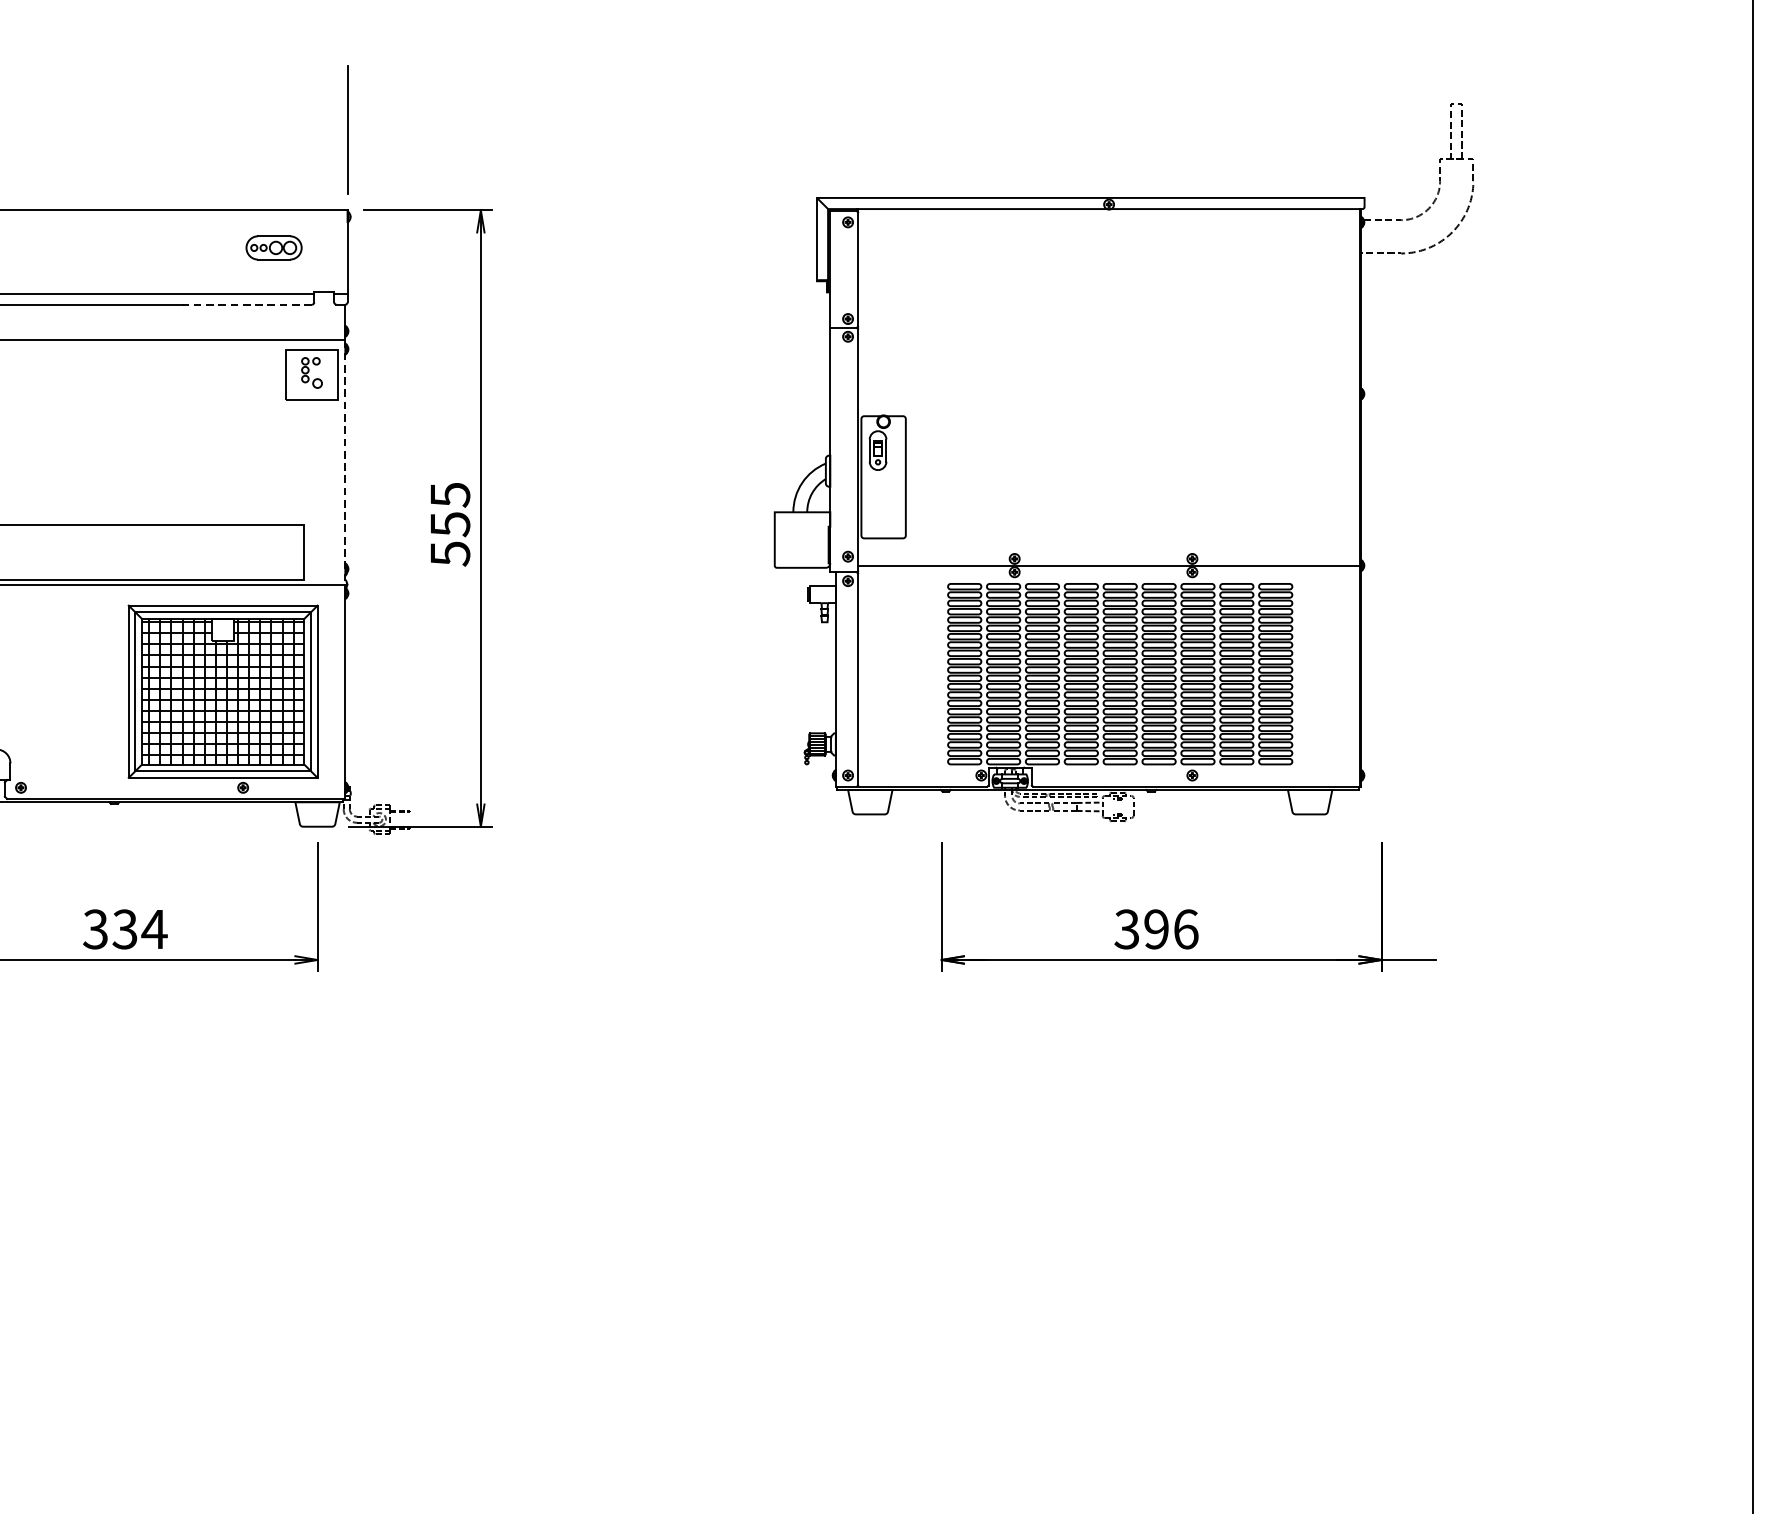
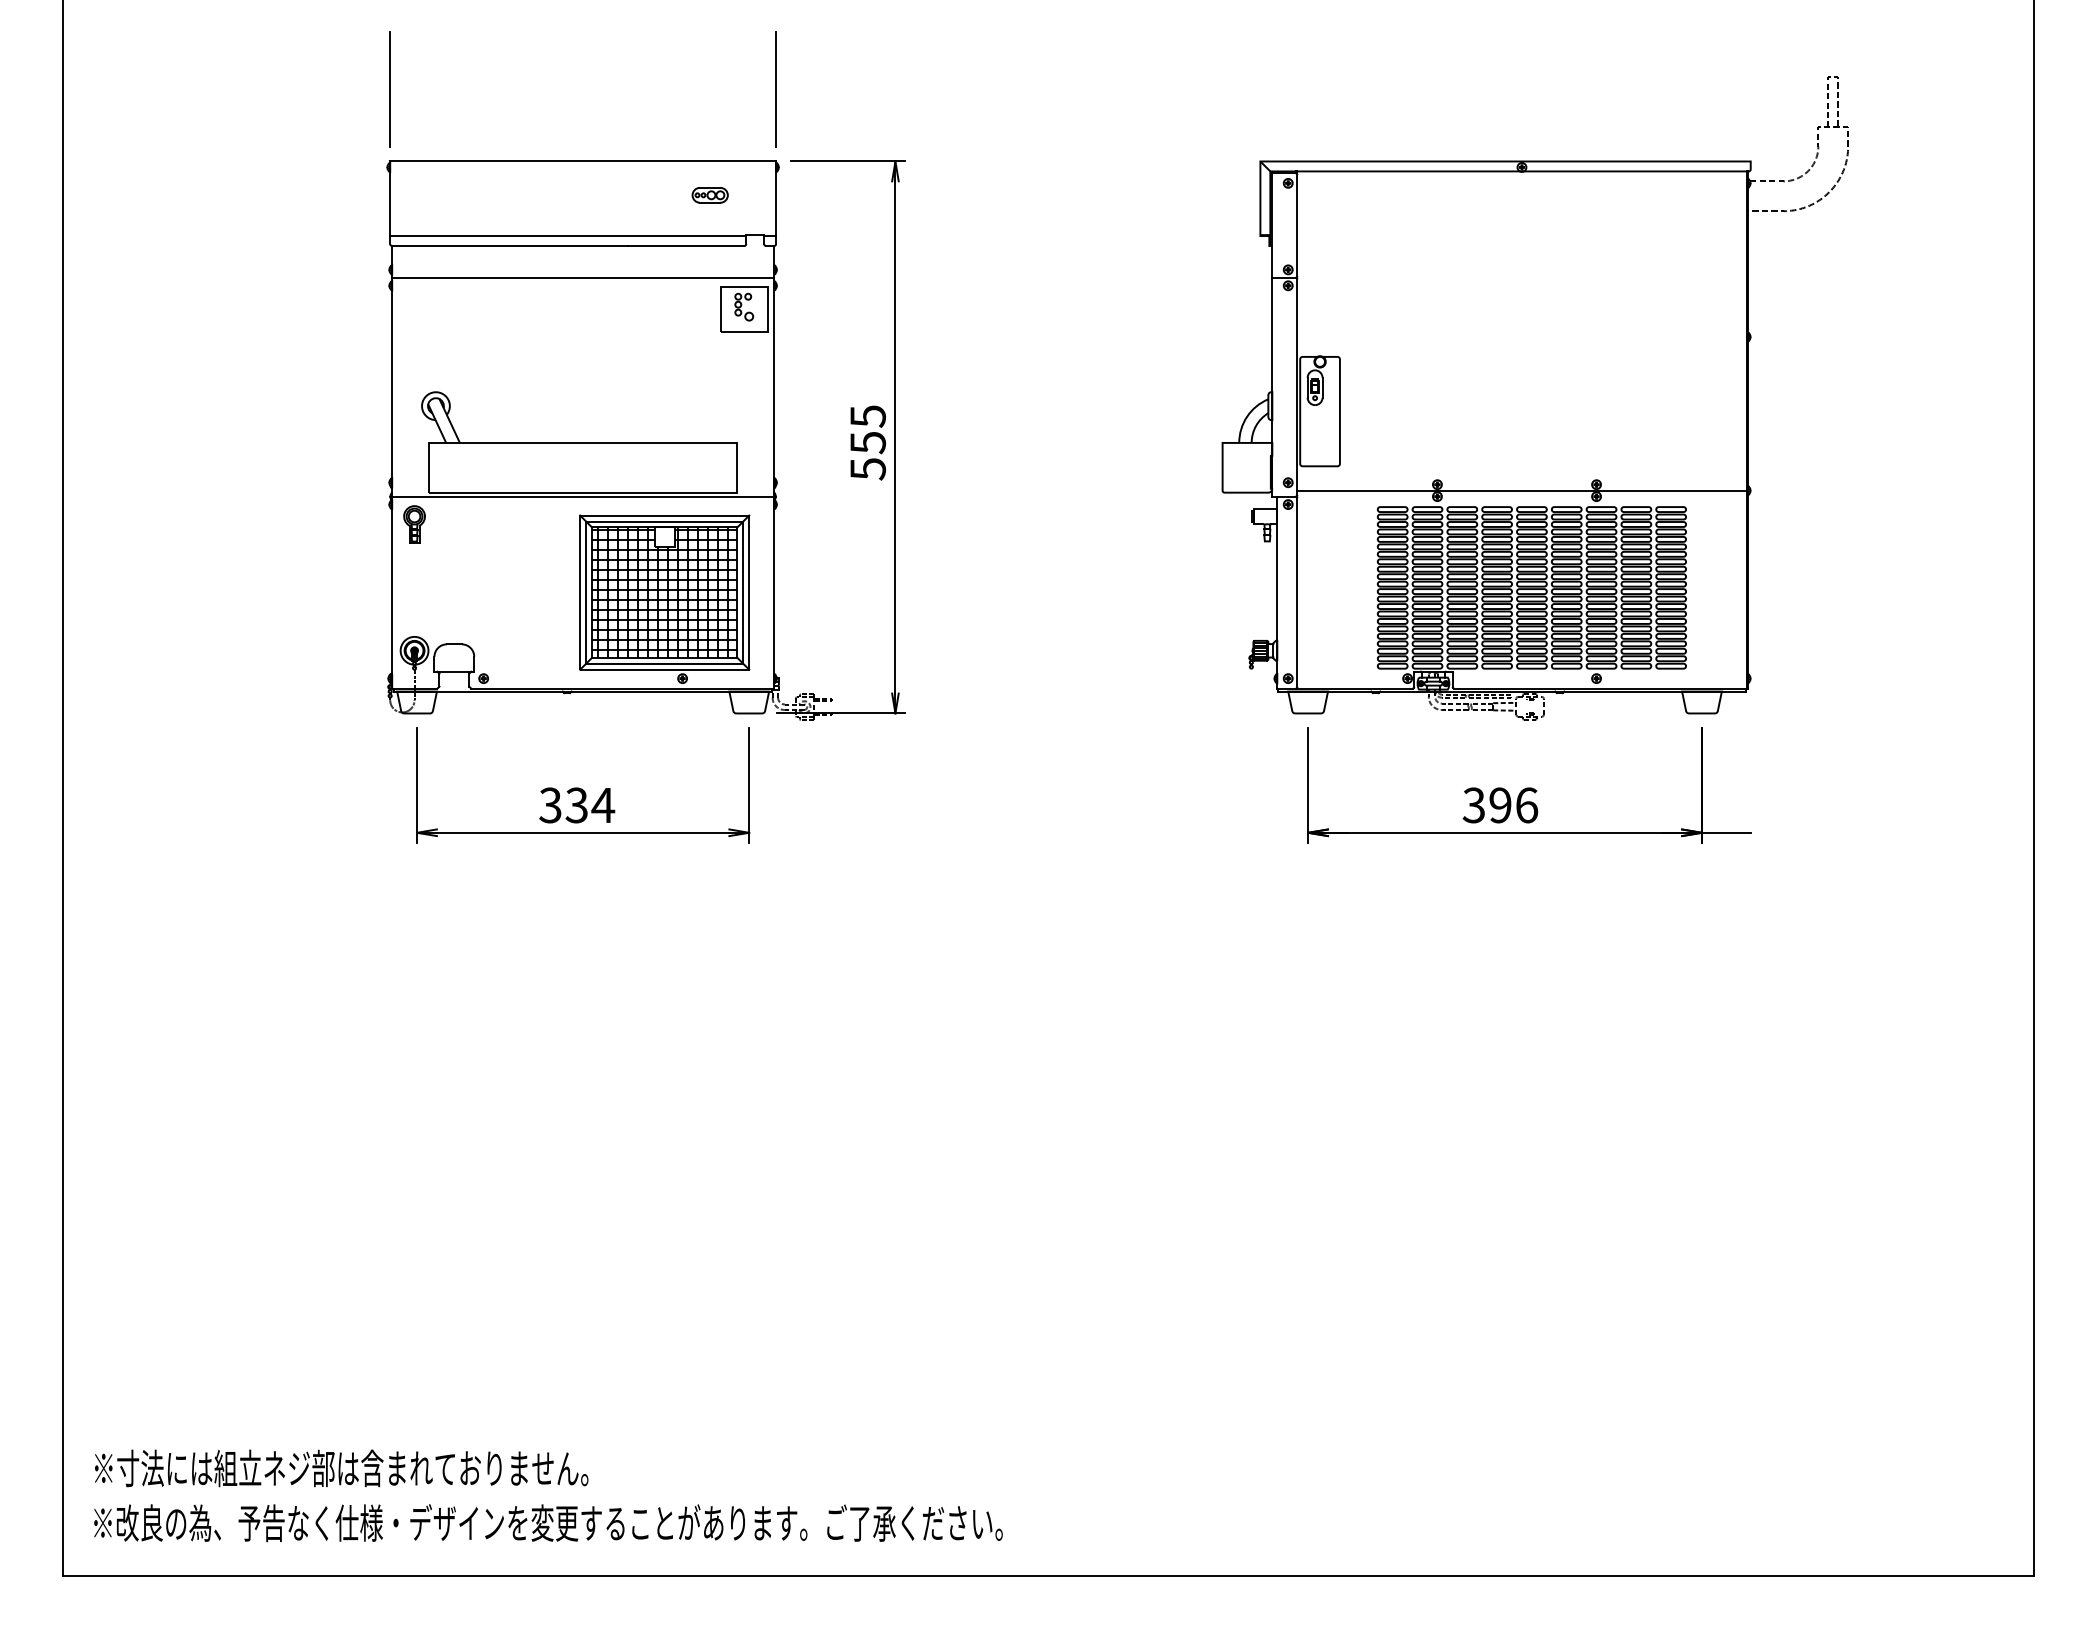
part: (273, 248) -> (709, 195), size x0.71
line: (247, 305) -> (686, 246), dashed -> solid
line: (345, 462) -> (774, 387), dashed -> solid
part: (1123, 462) -> (1534, 398), moved

